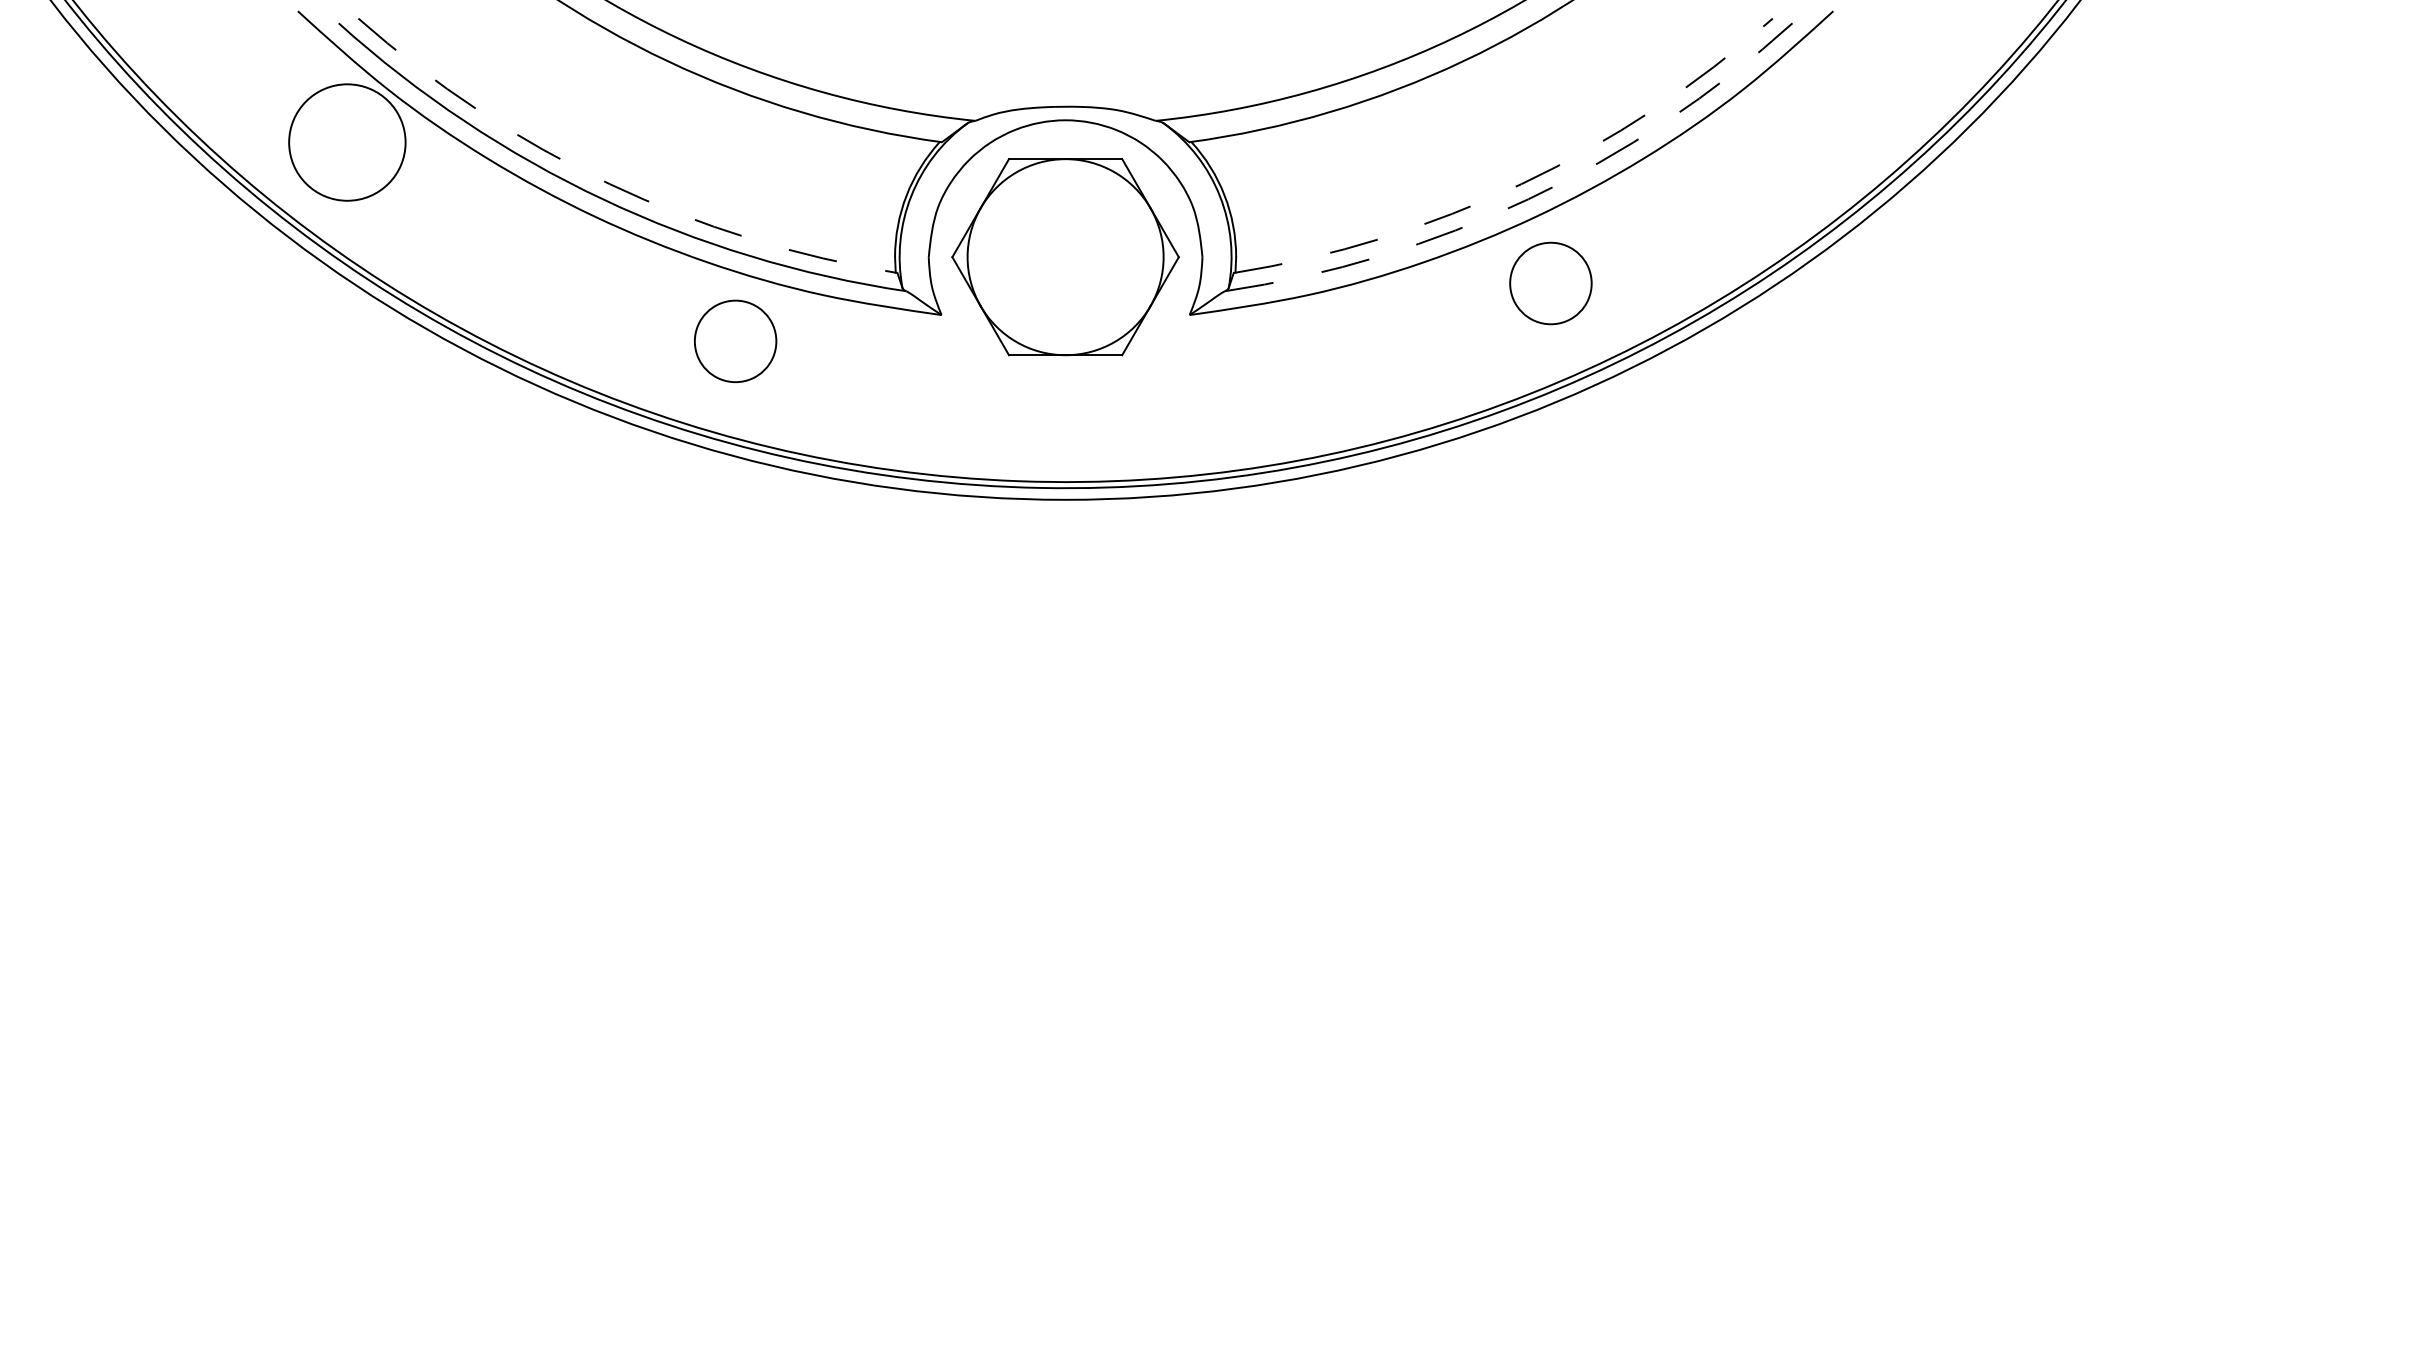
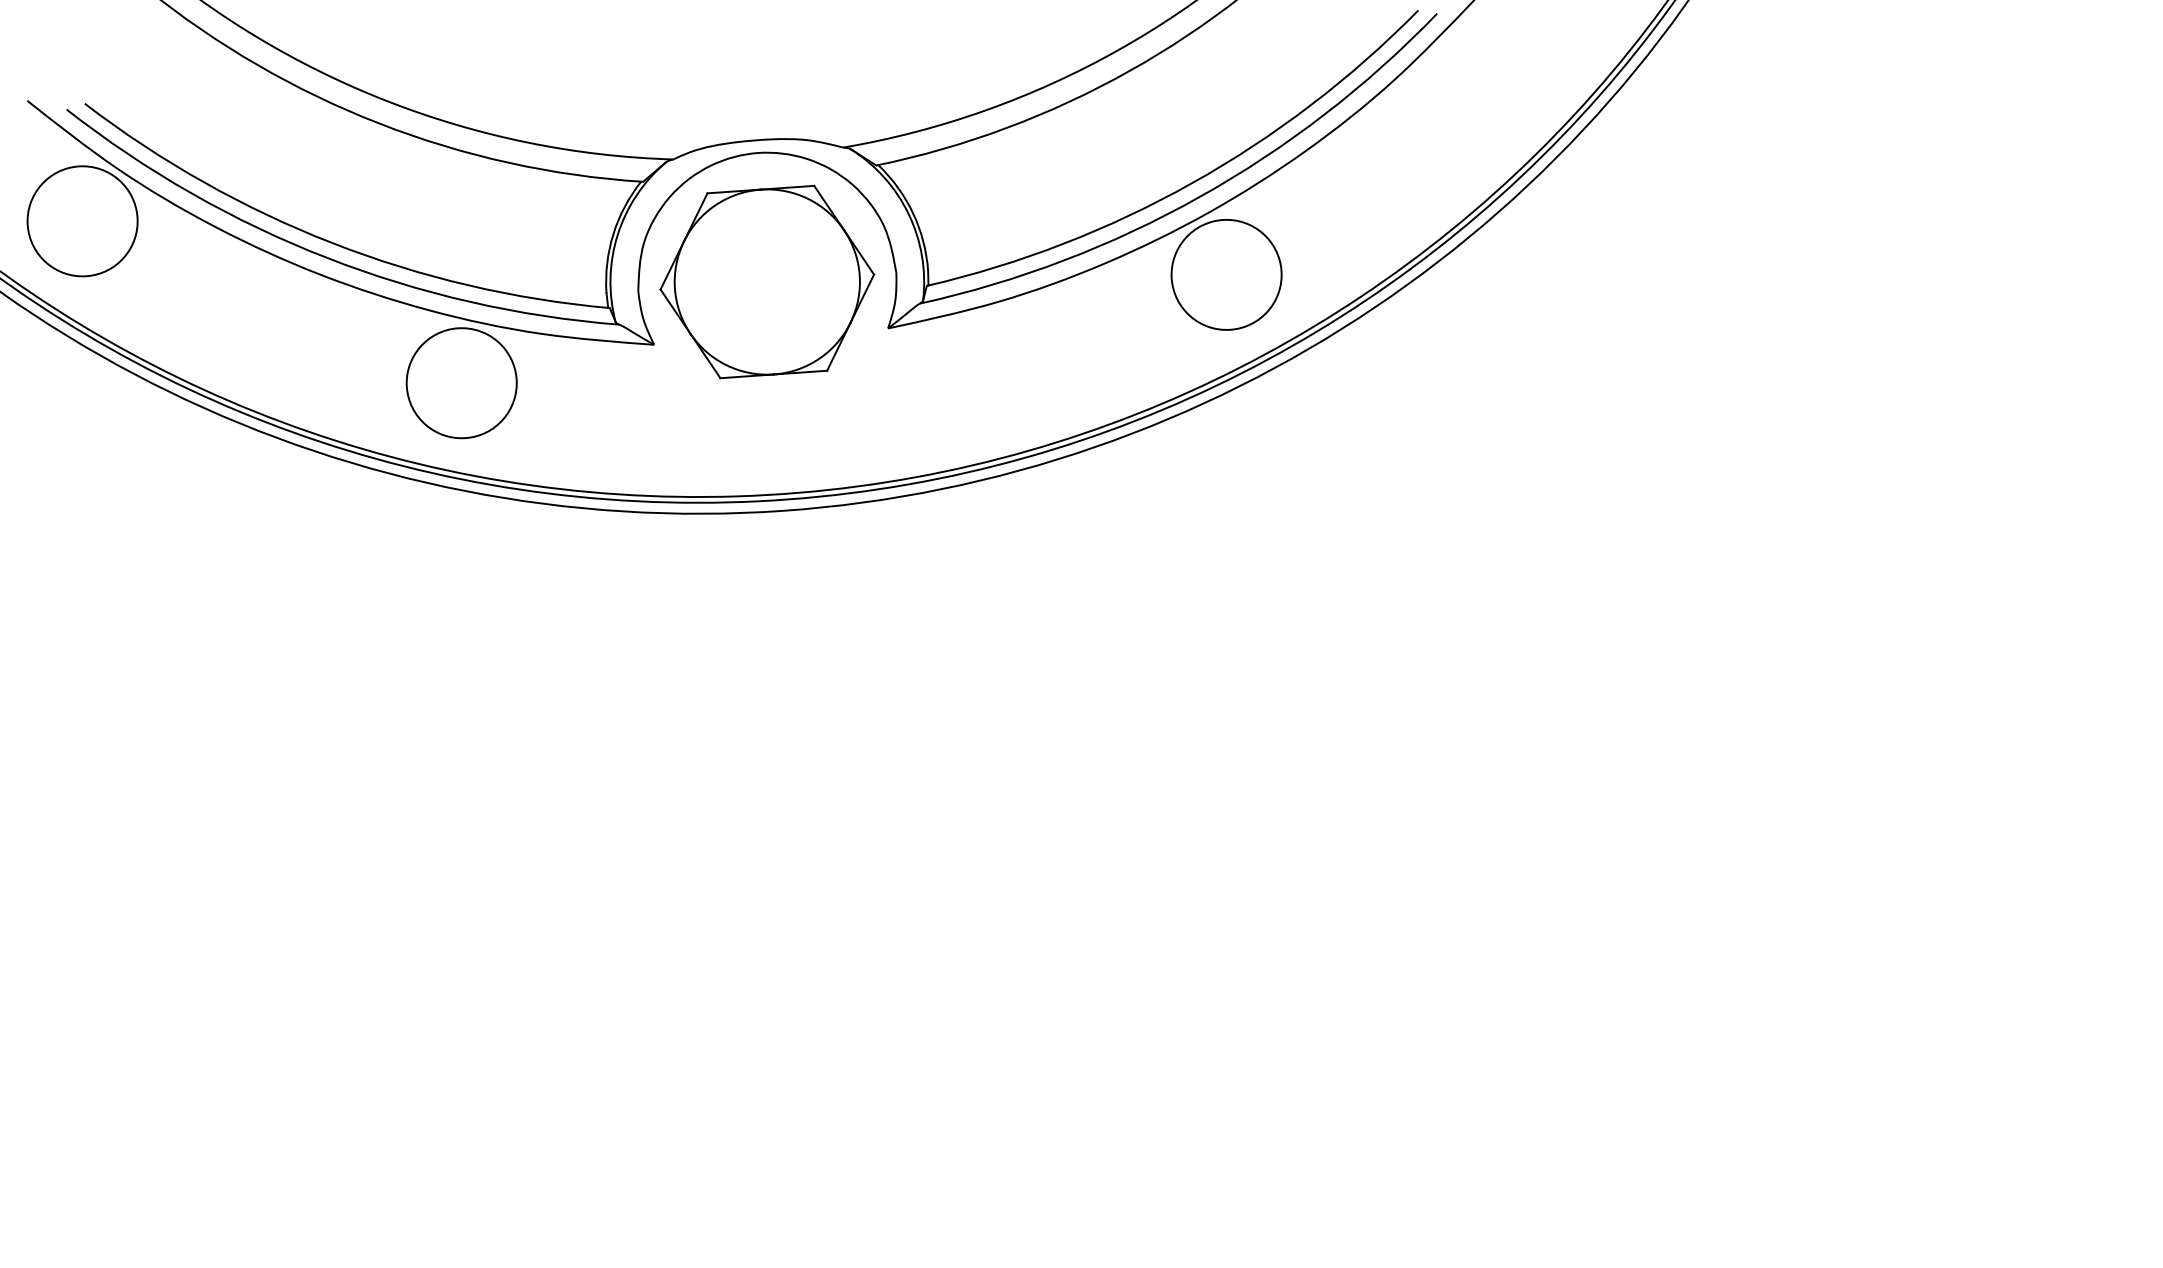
arc: (609, 184) -> (332, 243), dashed -> solid
arc: (1521, 184) -> (1192, 183), dashed -> solid
arc: (1528, 199) -> (1199, 197), dashed -> solid
circle: (1550, 283) -> (1226, 274), size x1.43
circle: (735, 341) -> (461, 383), size x1.43

